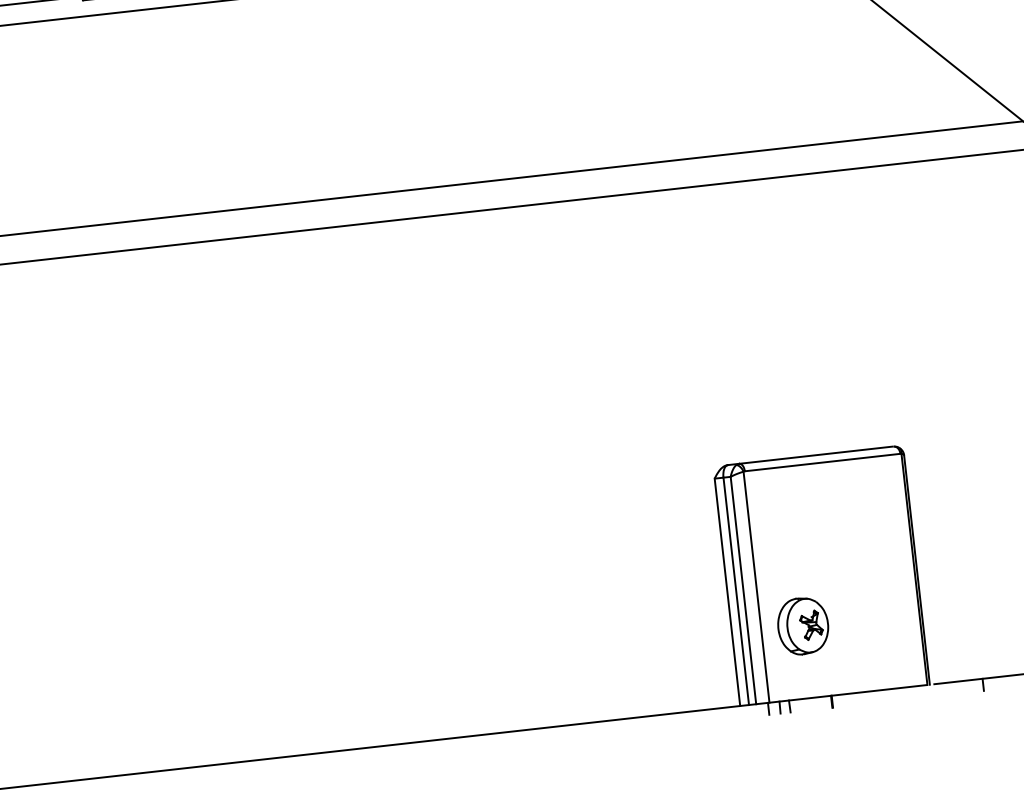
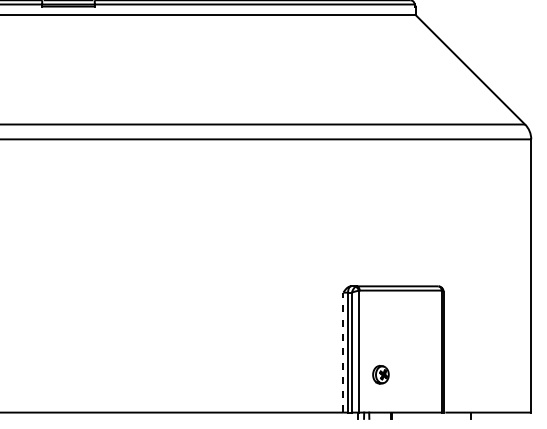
line: (727, 592) -> (343, 352), solid -> dashed
part: (802, 625) -> (380, 374), size x0.6

